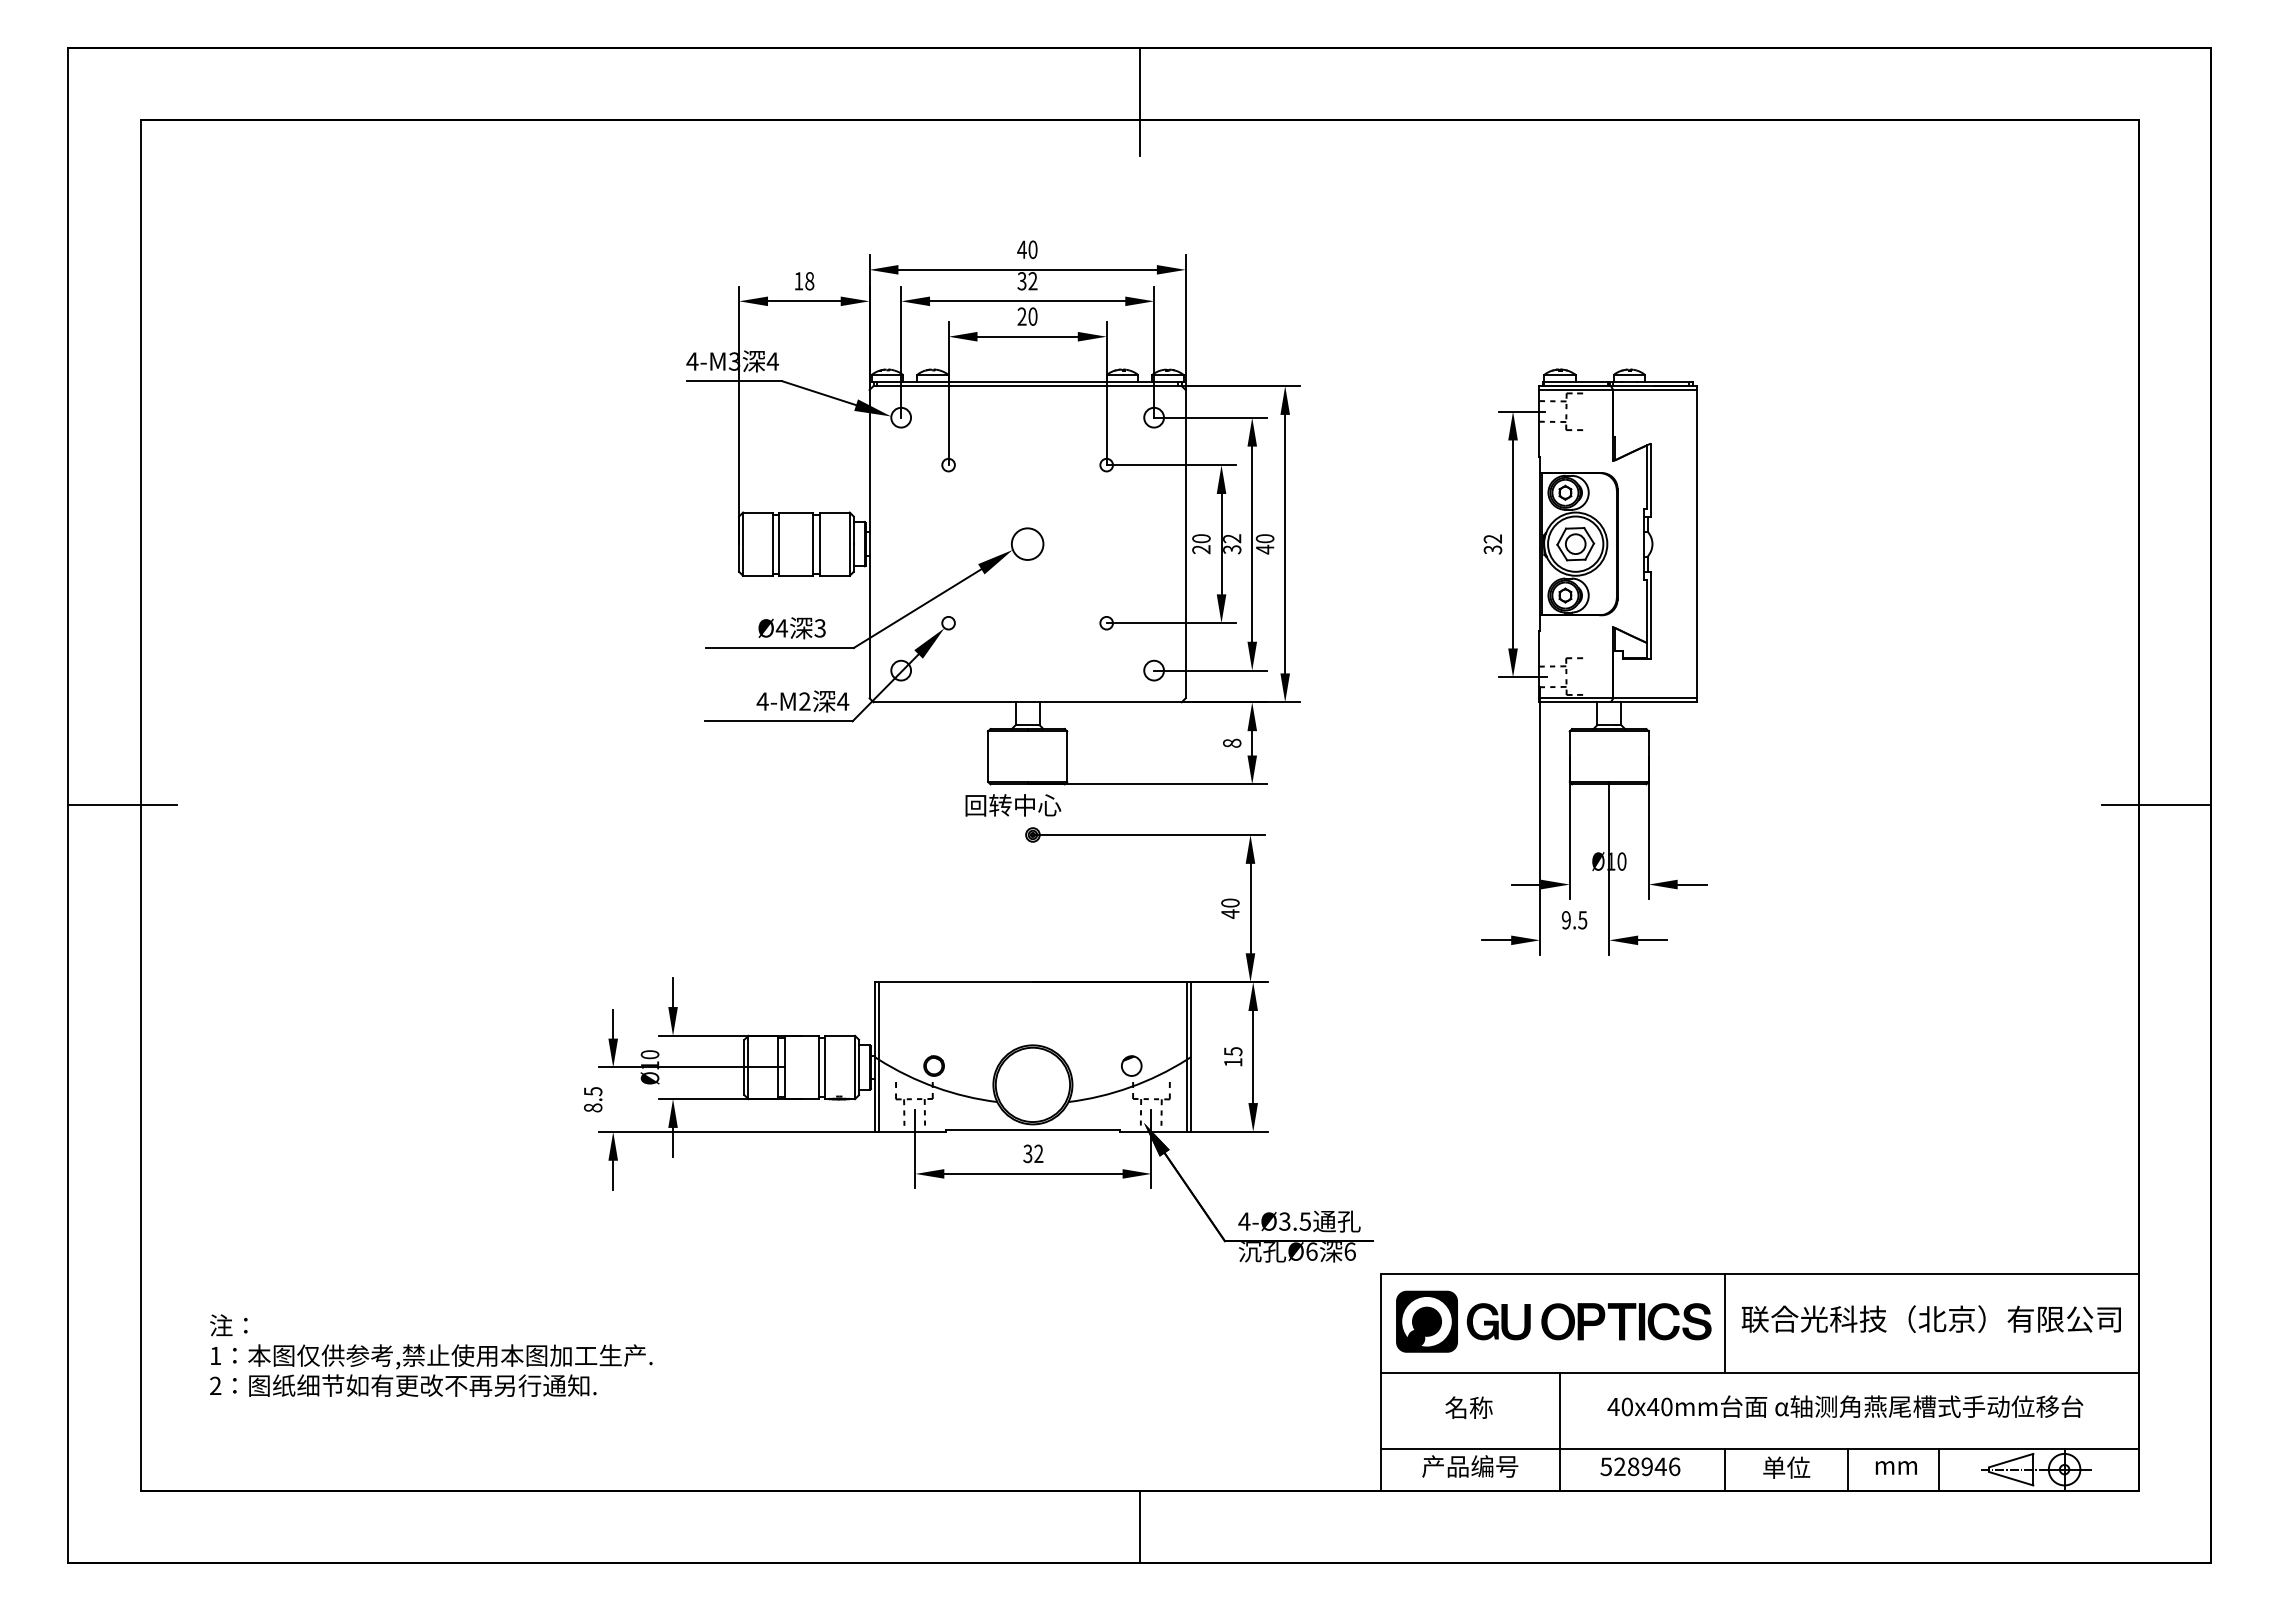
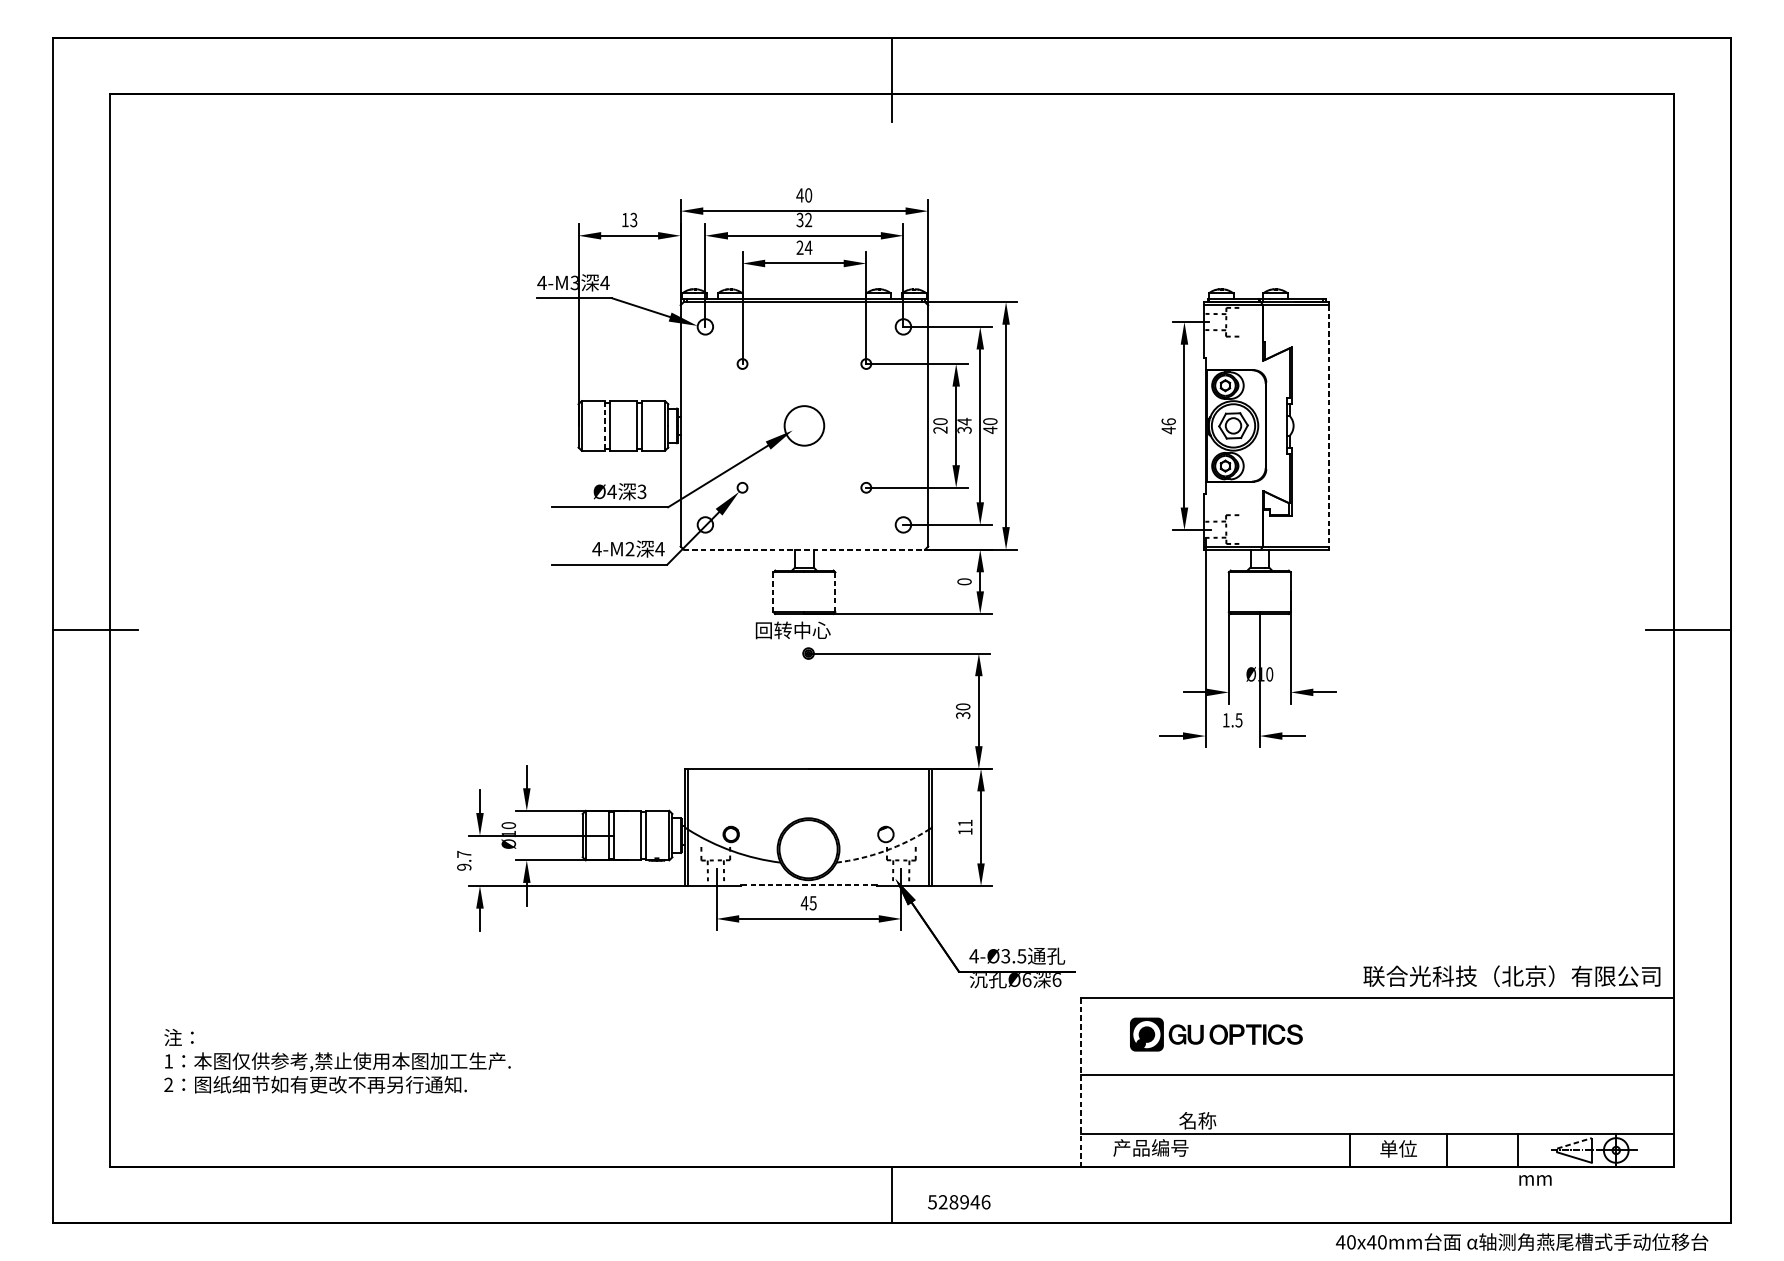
text: (809, 281) -> (633, 220), 18 -> 13
text: (1032, 316) -> (808, 247), 20 -> 24
text: (1232, 538) -> (964, 421), 32 -> 34
circle: (1027, 543) -> (804, 425), size x1.6
line: (773, 544) -> (605, 426), solid -> dashed
text: (1492, 544) -> (1168, 426), 32 -> 46
line: (1697, 544) -> (1328, 426), solid -> dashed
line: (1028, 702) -> (805, 549), solid -> dashed
text: (1232, 742) -> (964, 581), 8 -> 0
line: (1067, 756) -> (835, 592), solid -> dashed
line: (988, 757) -> (773, 592), solid -> dashed
text: (1230, 914) -> (963, 715), 40 -> 30
text: (1565, 920) -> (1225, 720), 9.5 -> 1.5
text: (1233, 1051) -> (965, 823), 15 -> 11
arc: (1130, 1087) -> (884, 851), solid -> dashed
text: (593, 1099) -> (464, 860), 8.5 -> 9.7
line: (1032, 1130) -> (808, 884), solid -> dashed
text: (1033, 1153) -> (809, 902), 32 -> 45
text: (1930, 1318) -> (1511, 975), moved
part: (1553, 1321) -> (1216, 1034), size x0.7
line: (1724, 1323) -> (1349, 1036), removed
line: (1381, 1382) -> (1081, 1082), solid -> dashed
text: (1845, 1406) -> (1522, 1241), moved
text: (1468, 1407) -> (1197, 1120), moved
line: (1559, 1431) -> (1220, 1120), removed
line: (2011, 1460) -> (1574, 1143), solid -> dashed
text: (1640, 1466) -> (959, 1202), moved
text: (1895, 1467) -> (1534, 1180), moved

